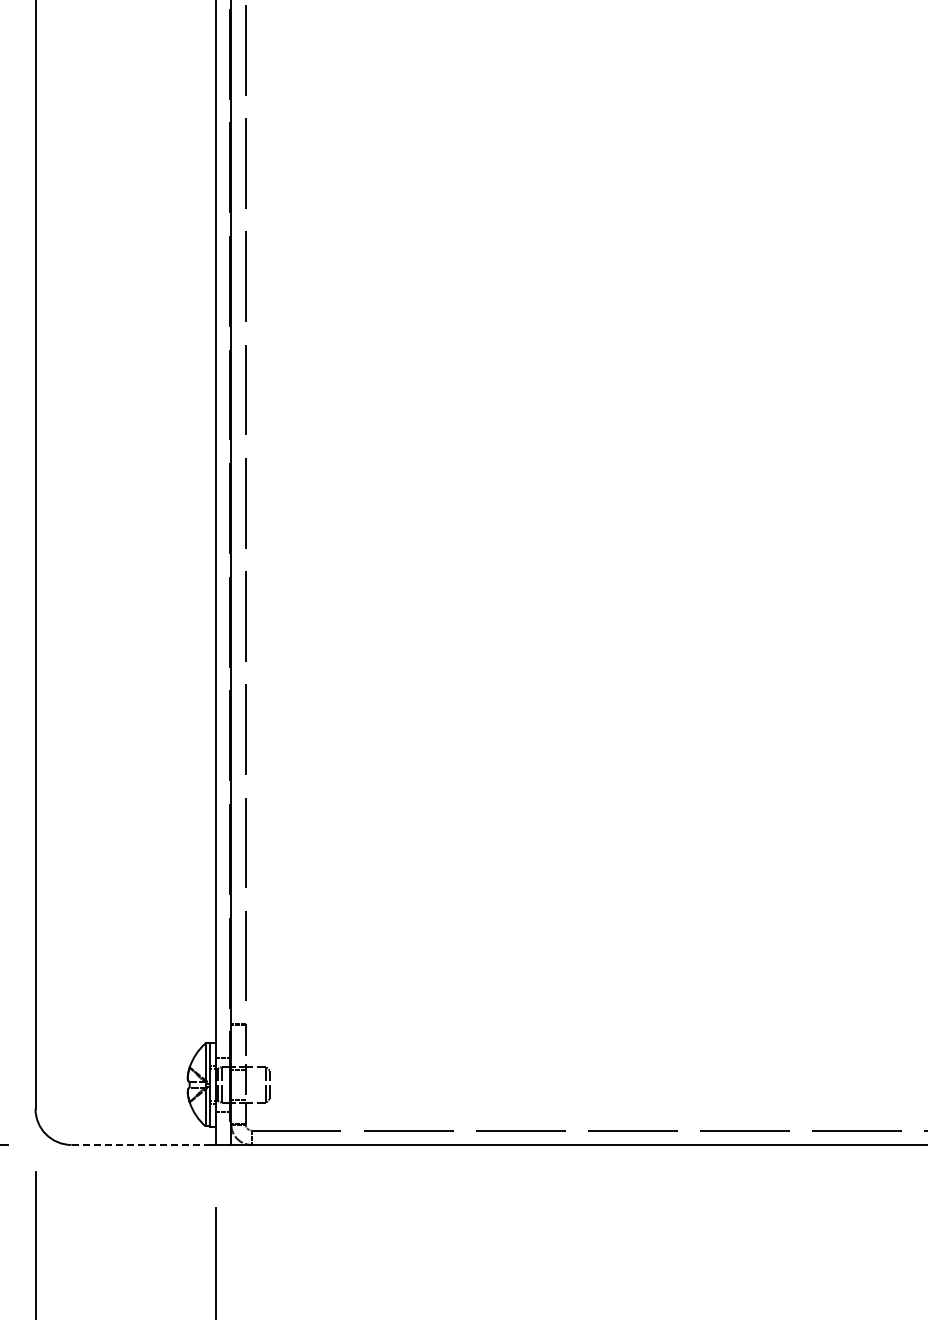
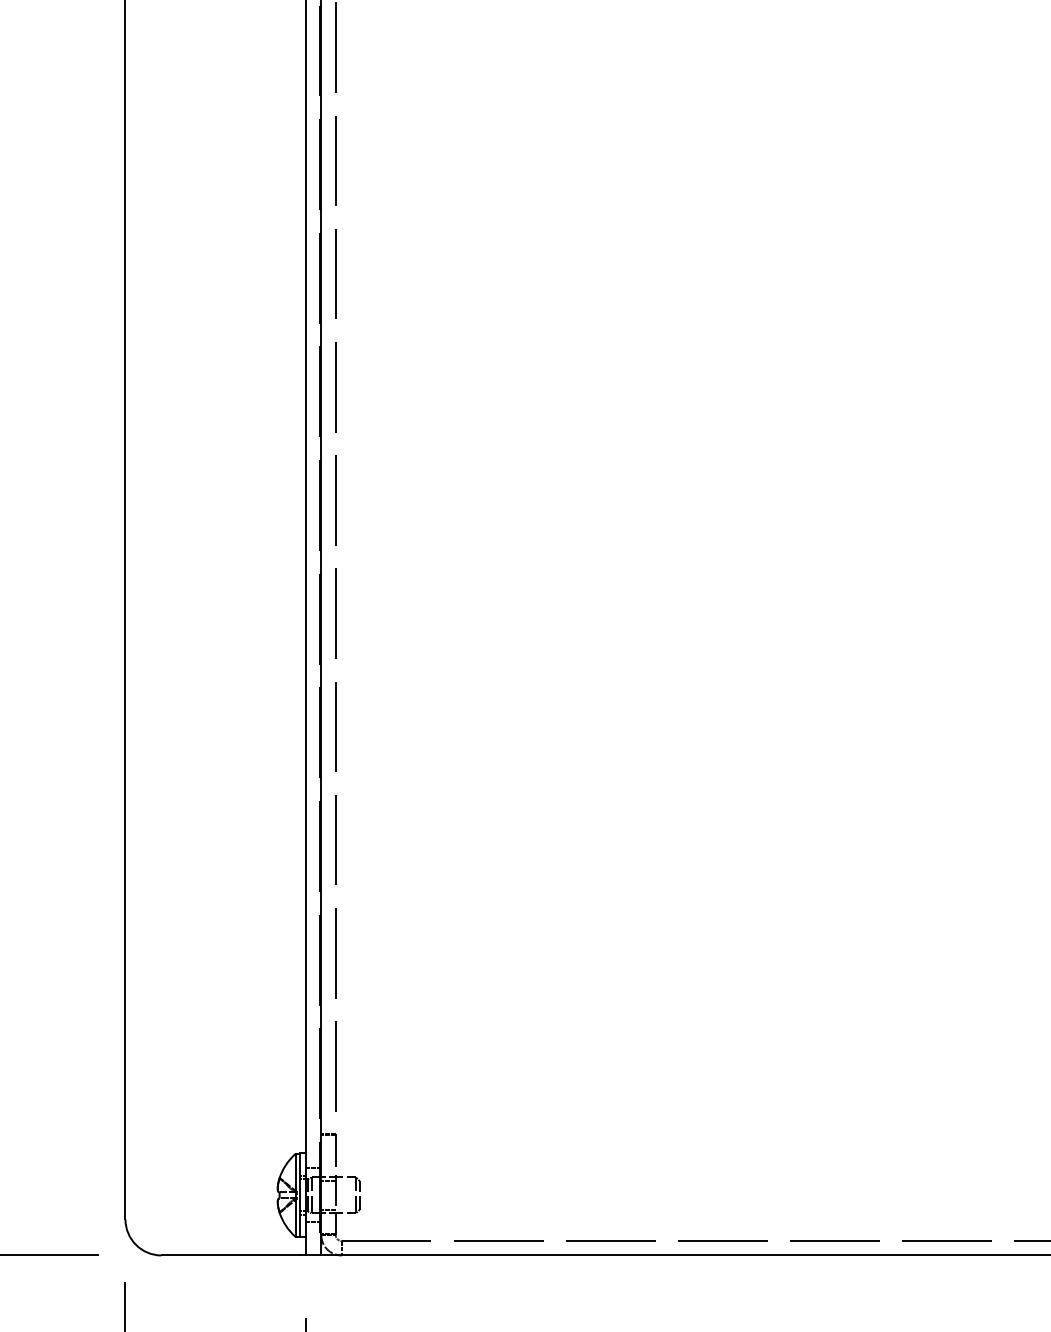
line: (141, 1144) -> (231, 1255), dashed -> solid

